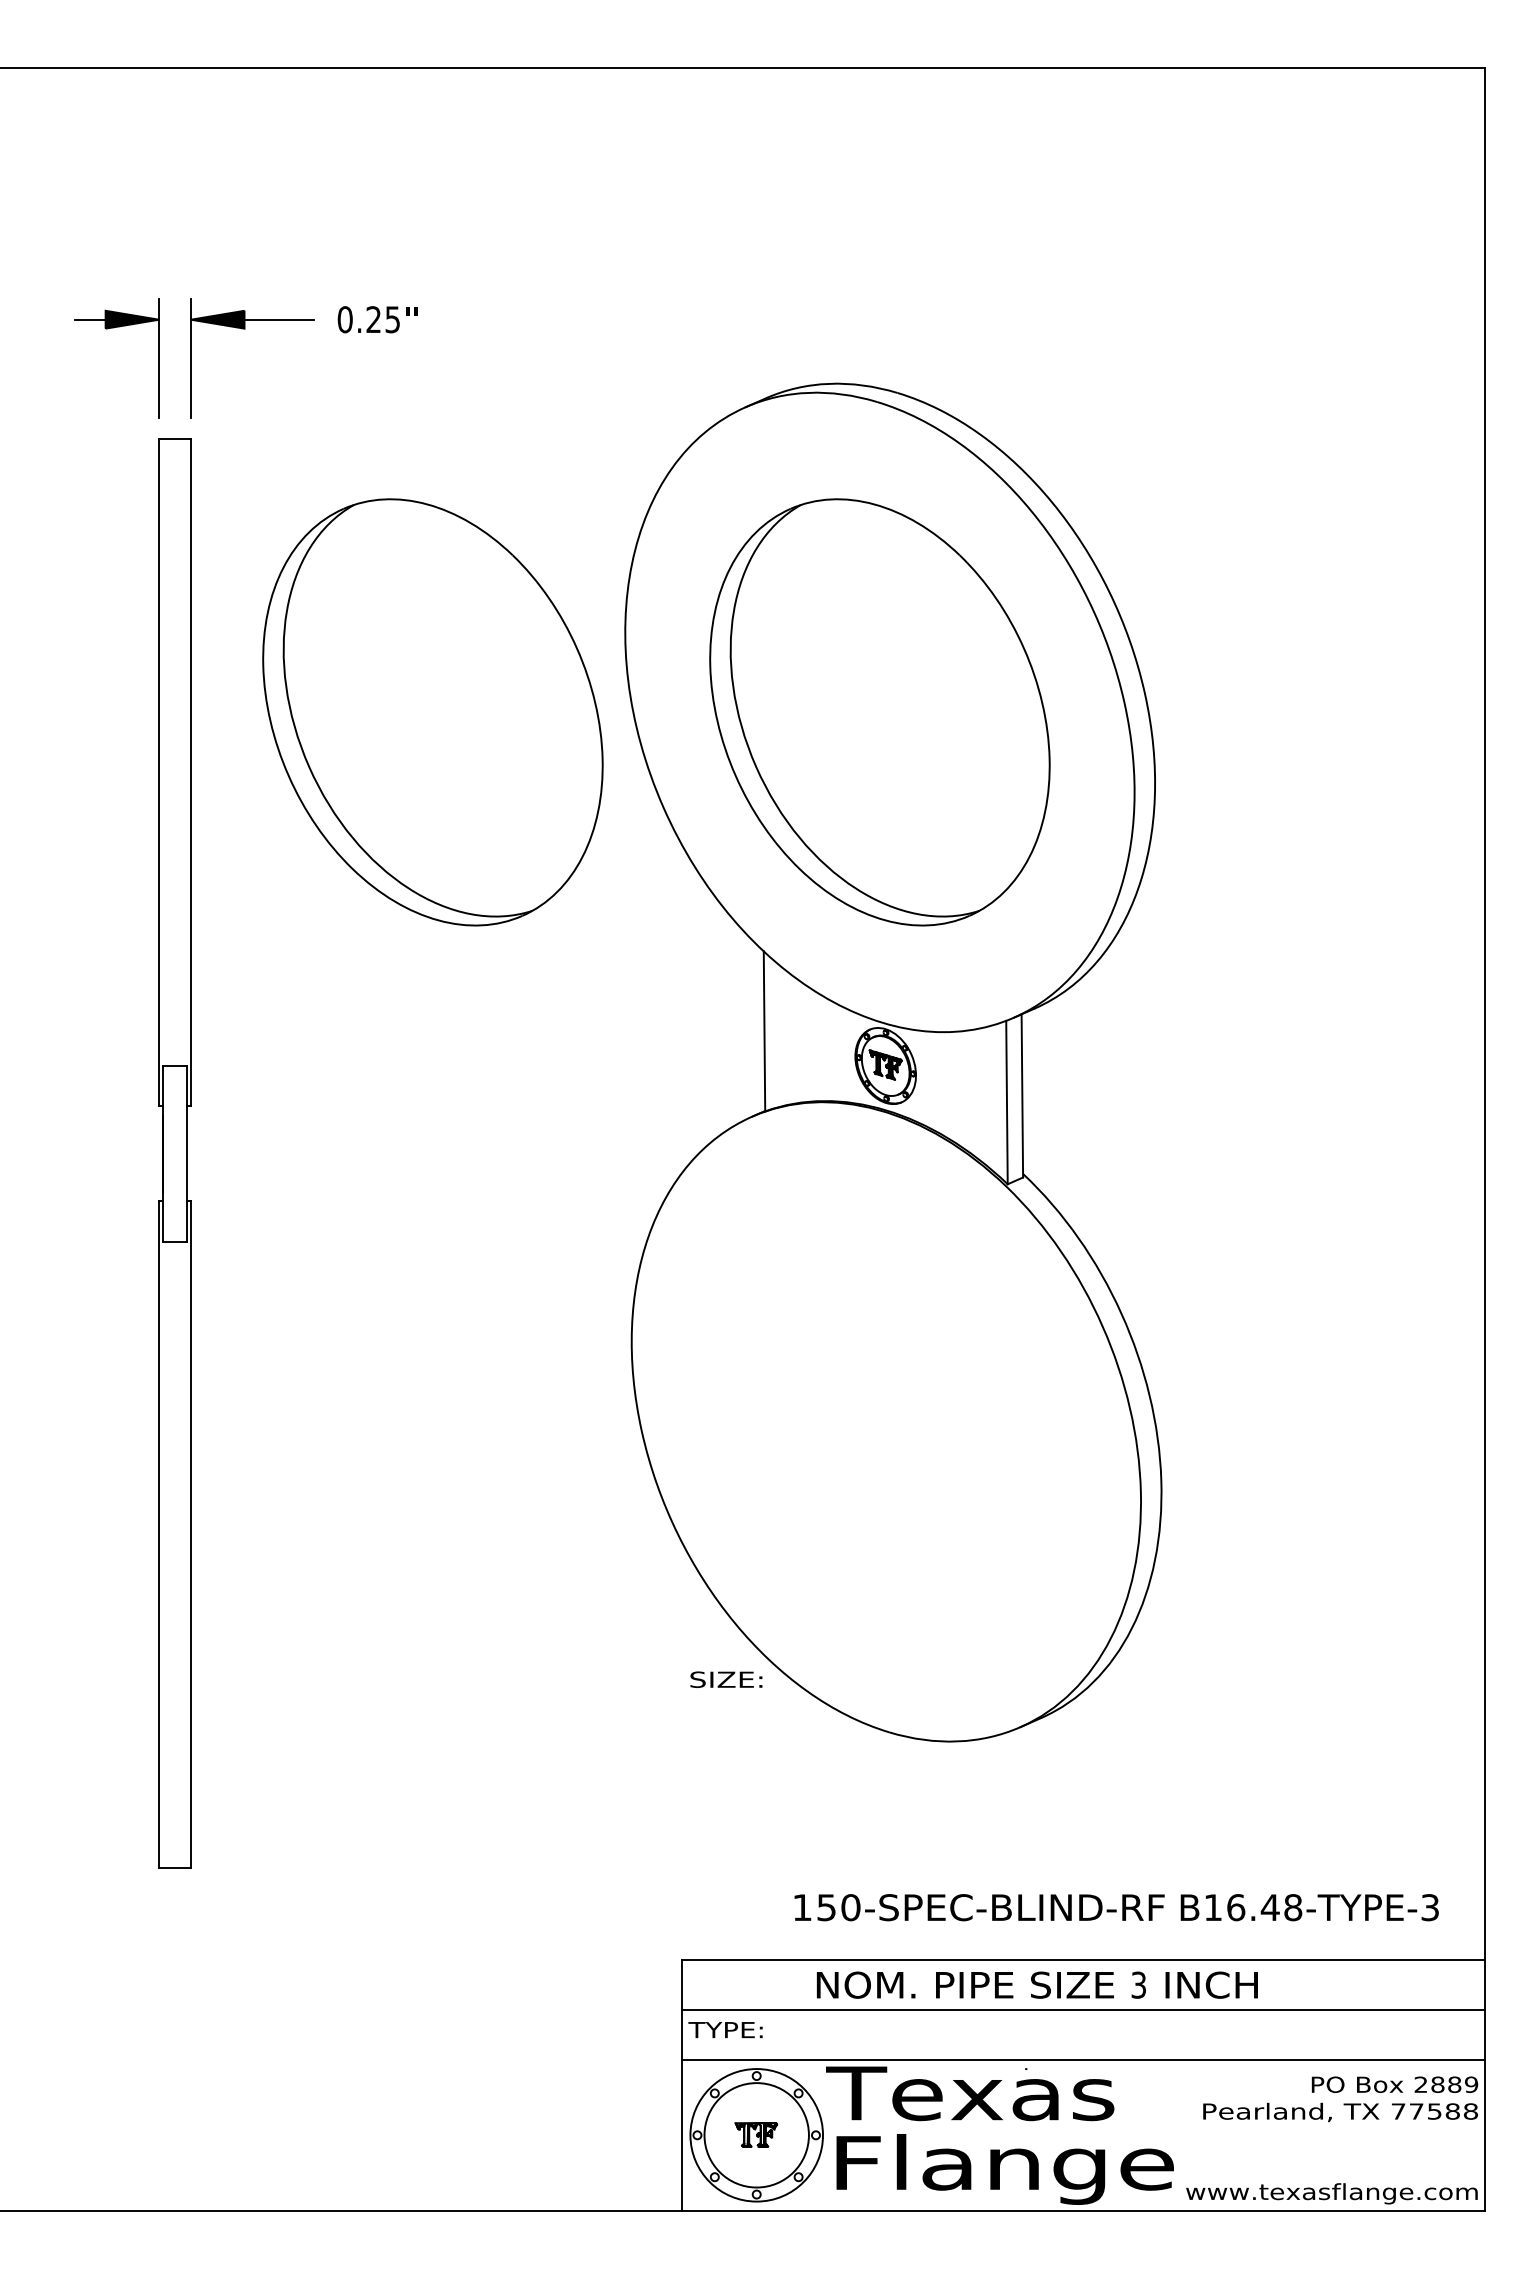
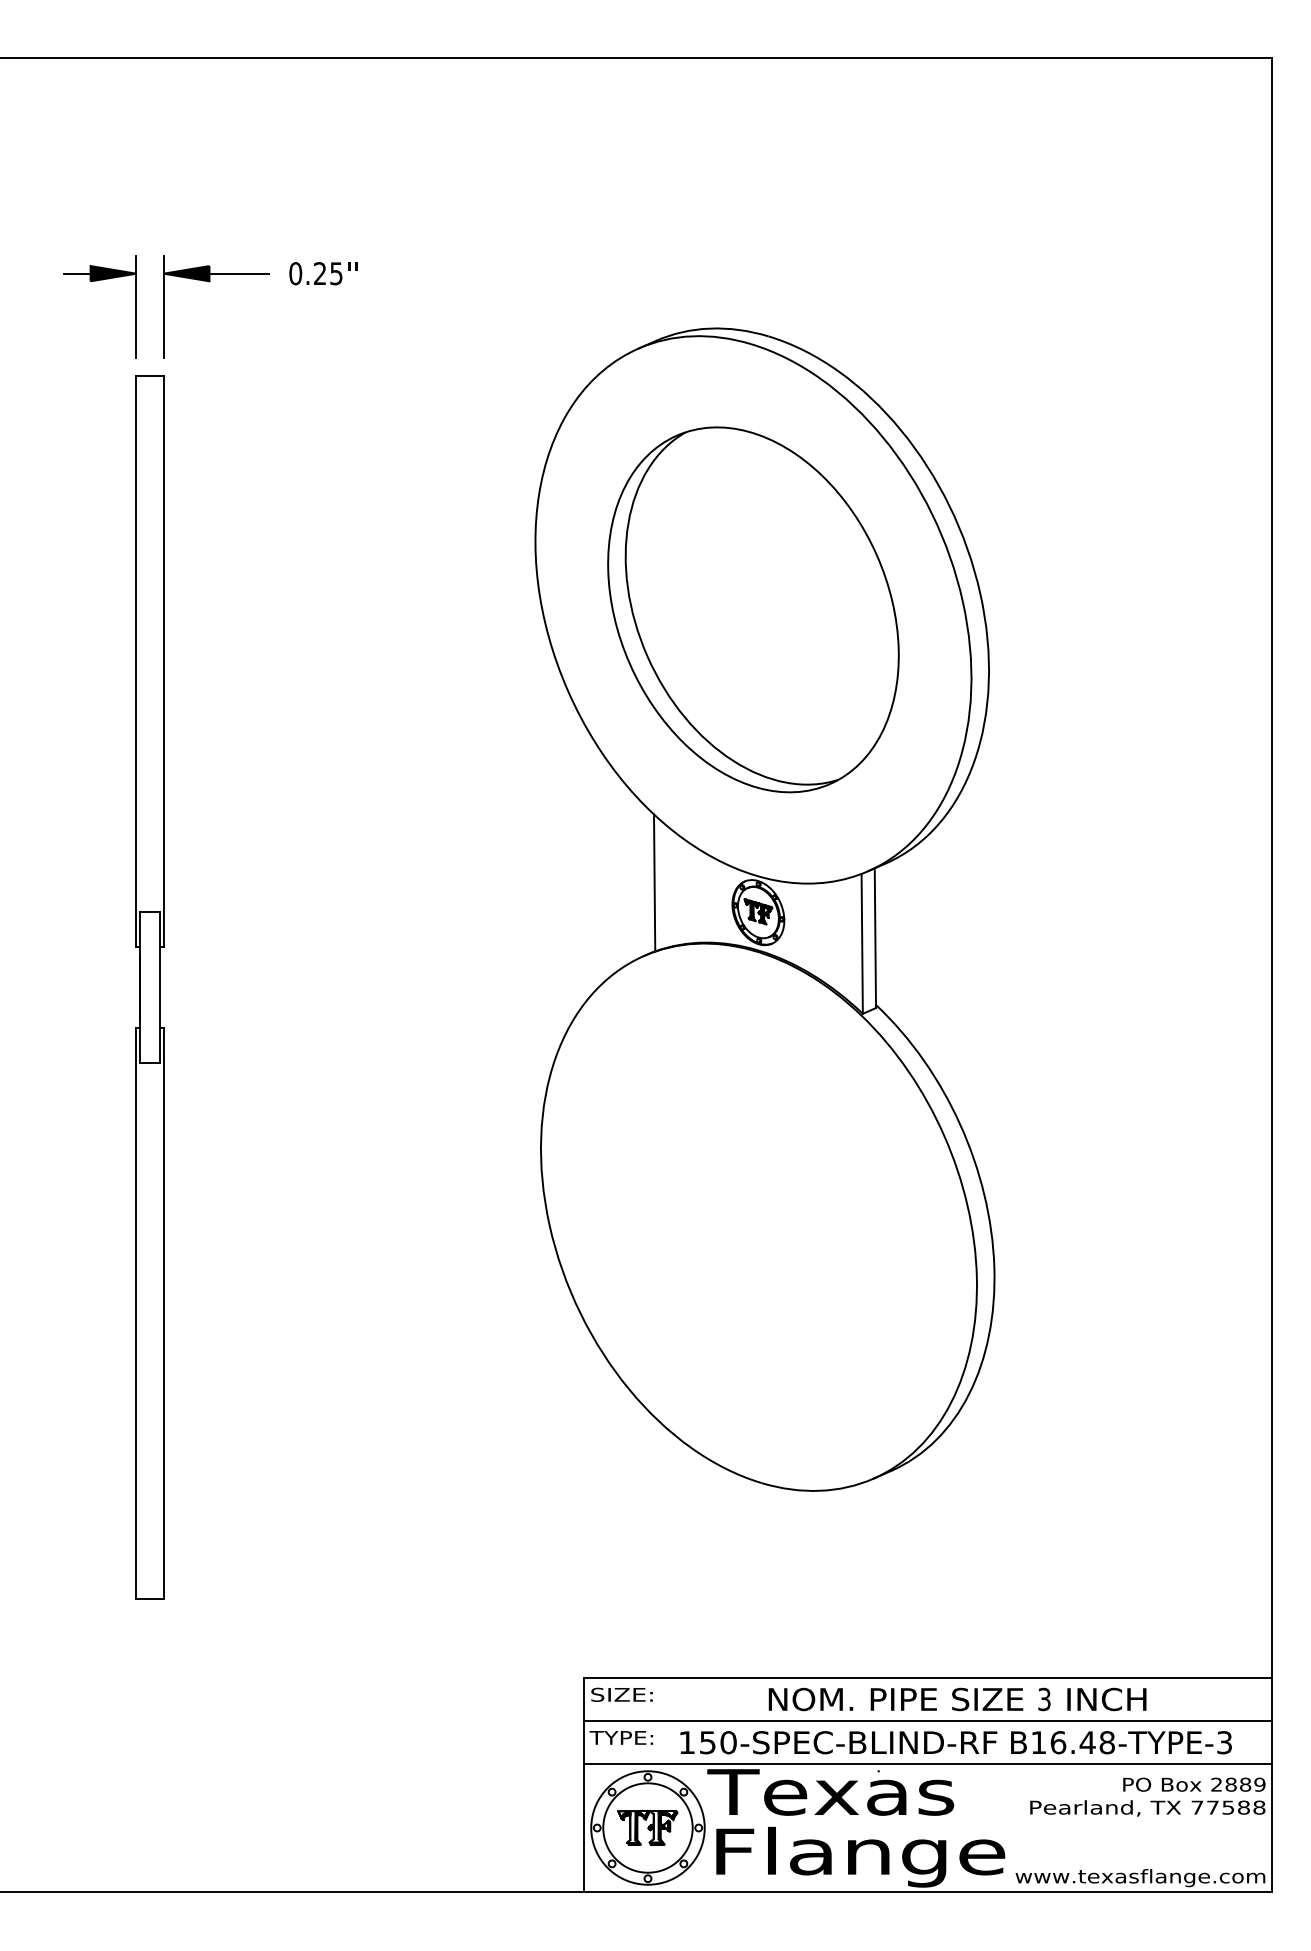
part: (432, 712) -> (370, 609), removed
text: (726, 1679) -> (622, 1694), moved
text: (1116, 1907) -> (955, 1742), moved
text: (1037, 1984) -> (957, 1698), moved
part: (756, 2134) -> (647, 1827), size x1.67

